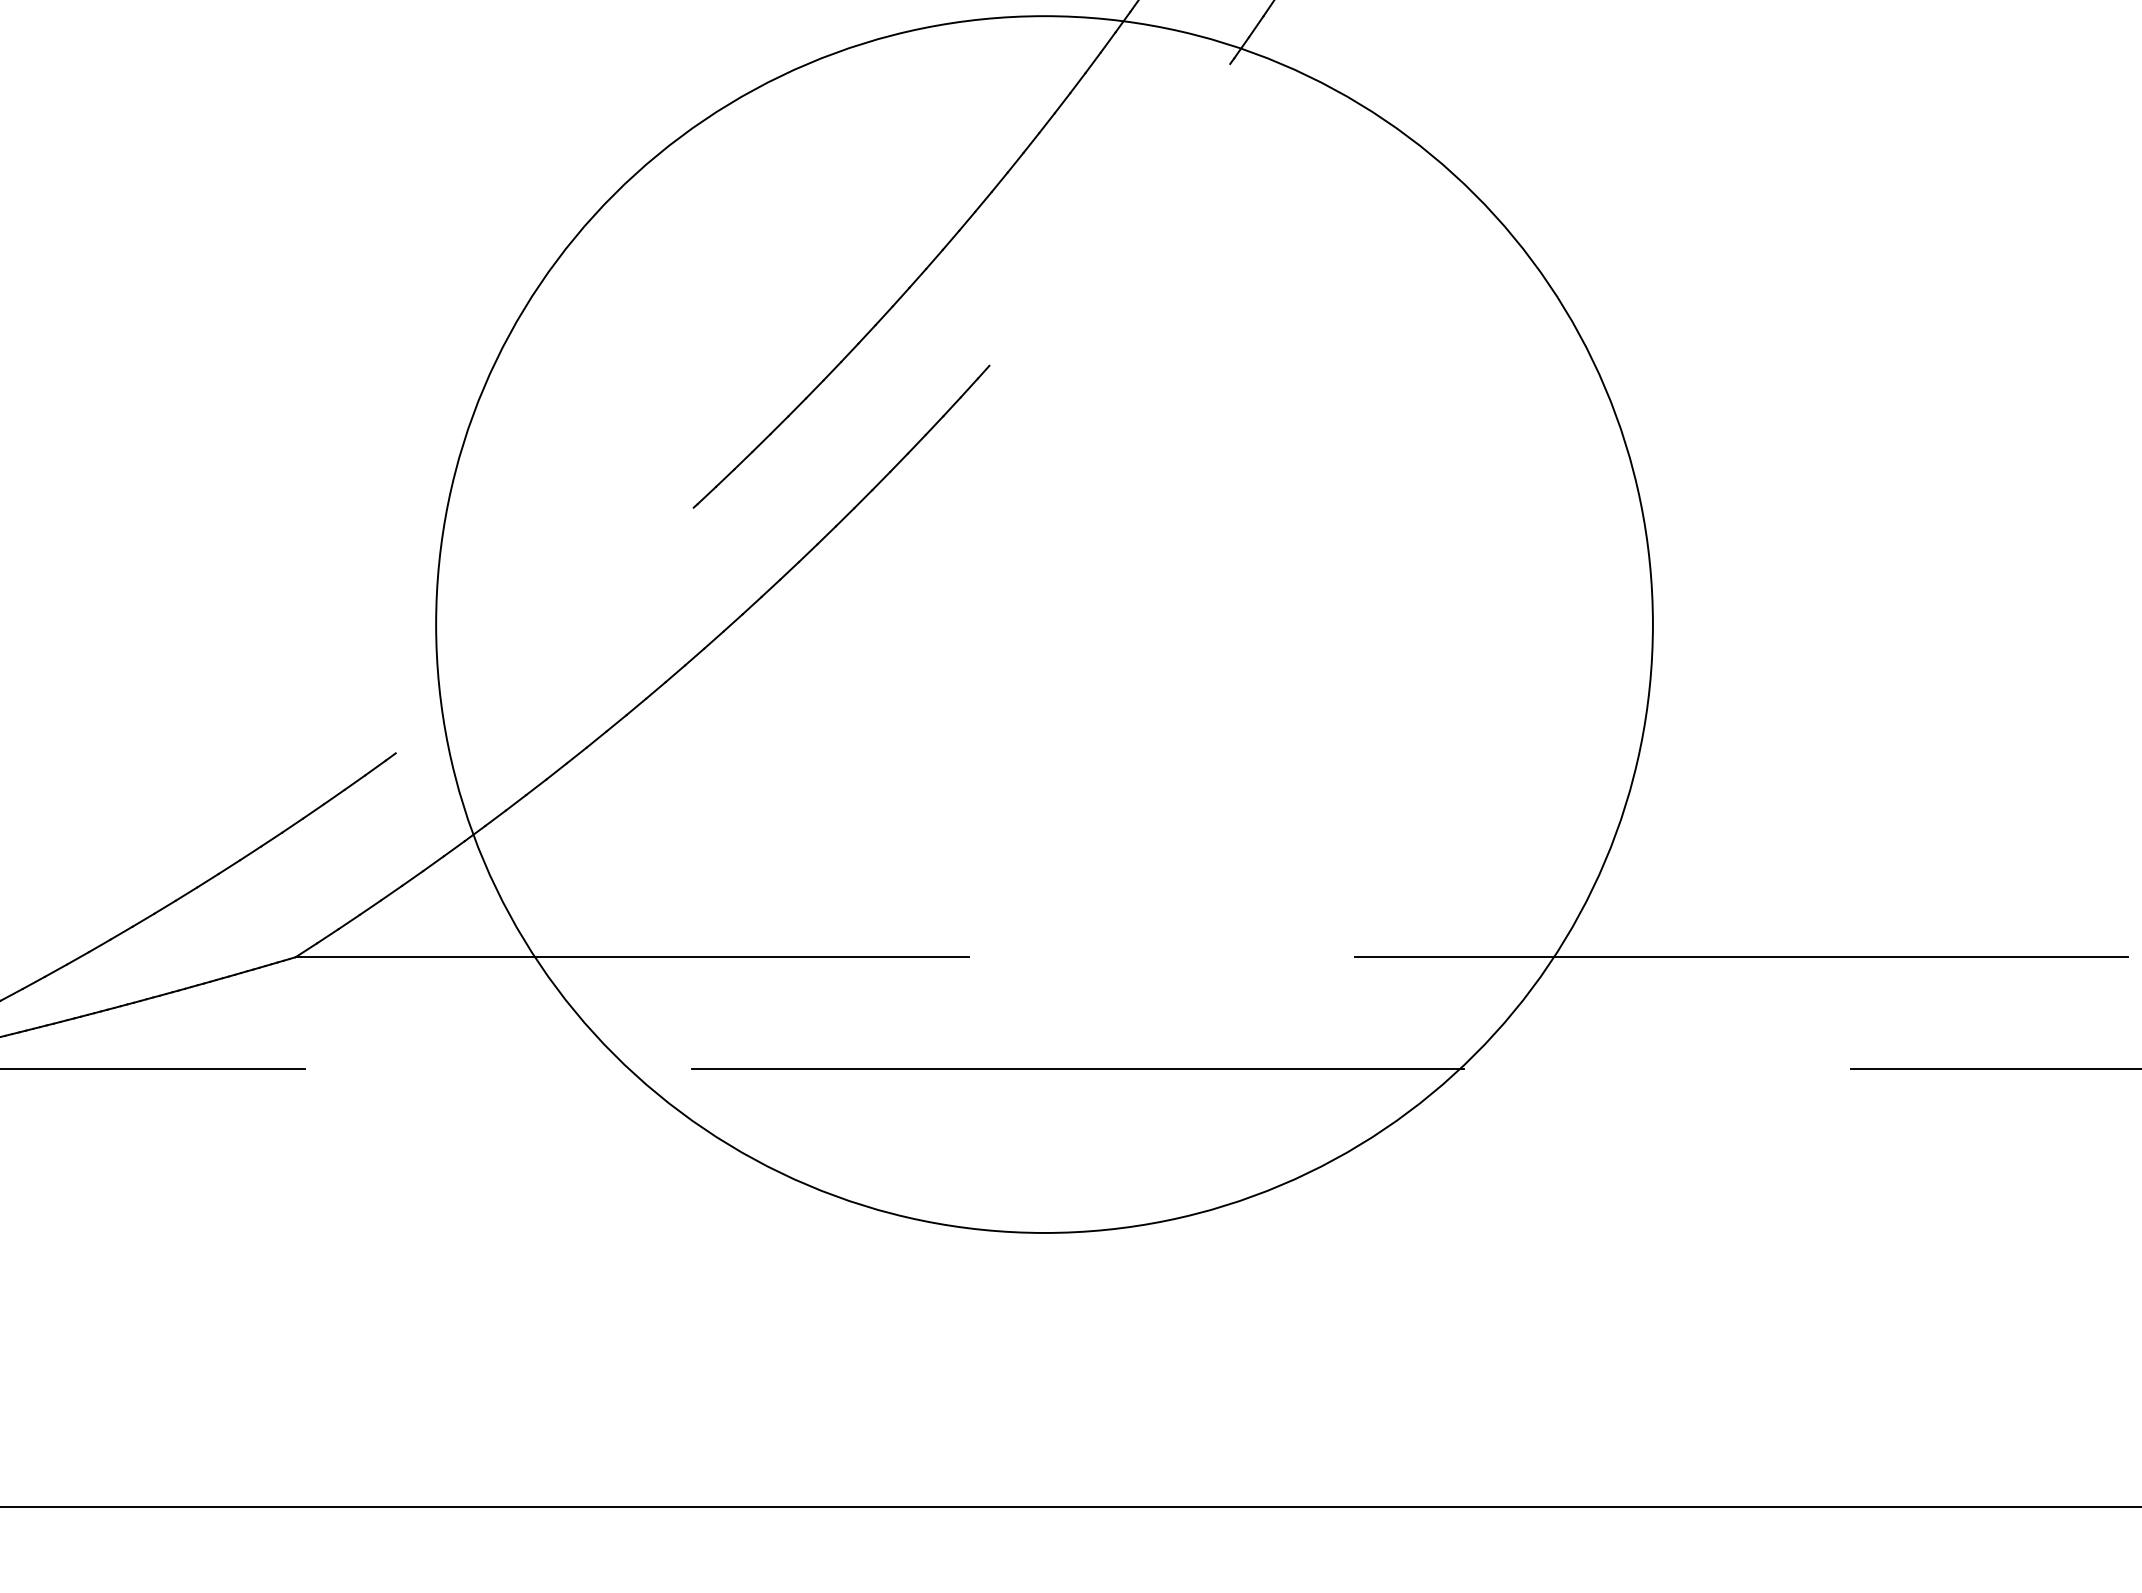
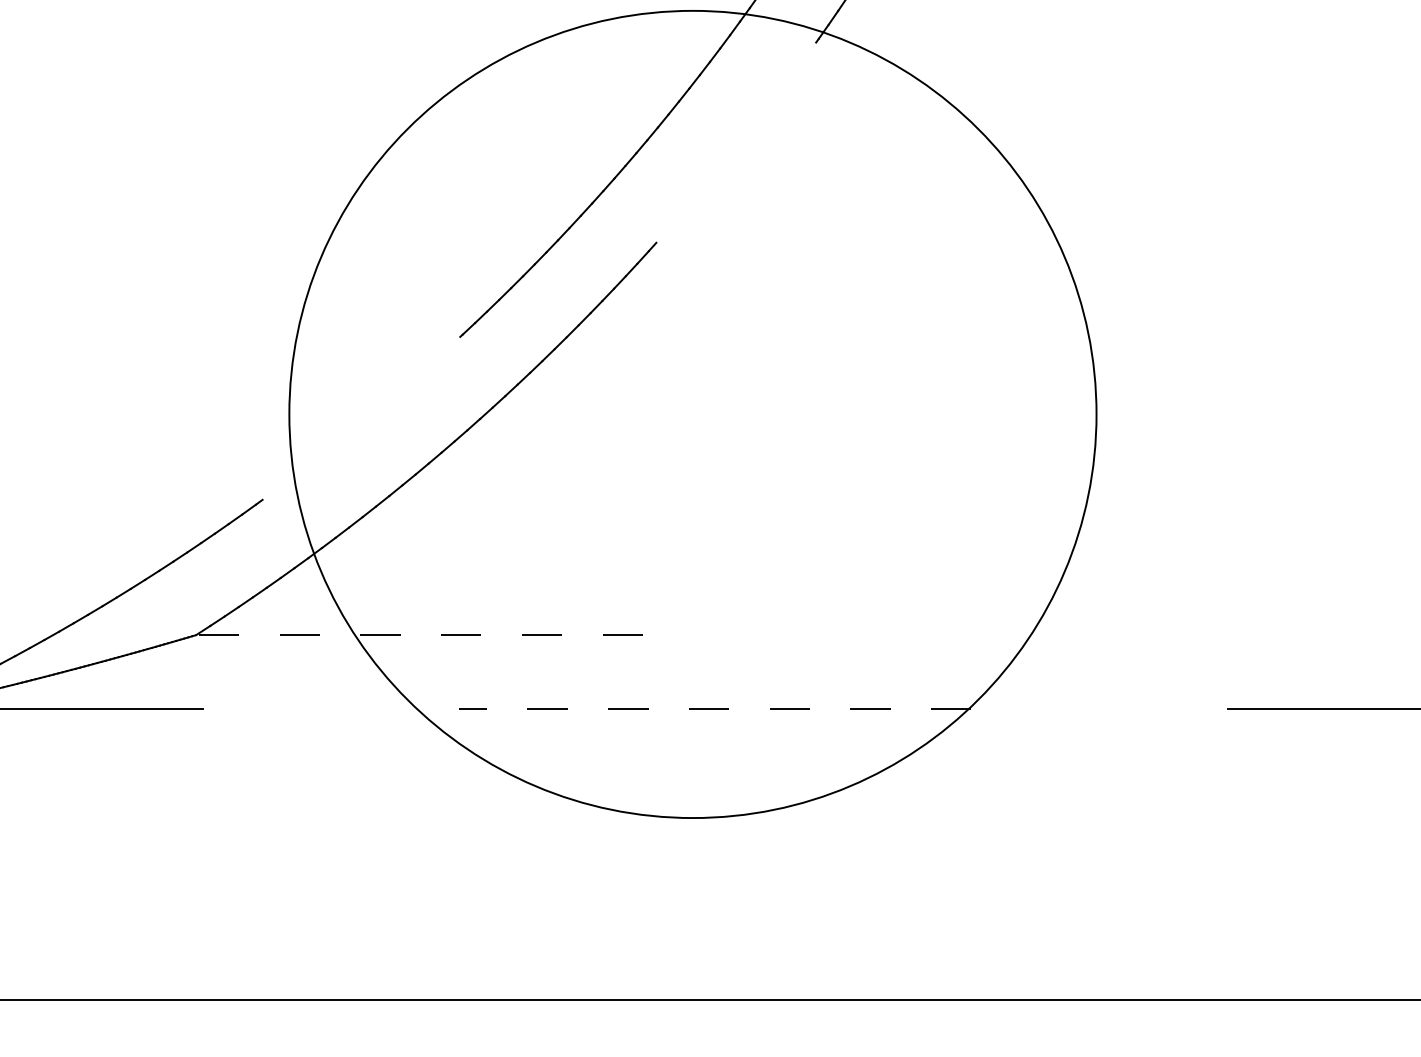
line: (632, 957) -> (419, 635), solid -> dashed
line: (1741, 957) -> (1155, 635), removed
line: (1077, 1069) -> (714, 709), solid -> dashed

